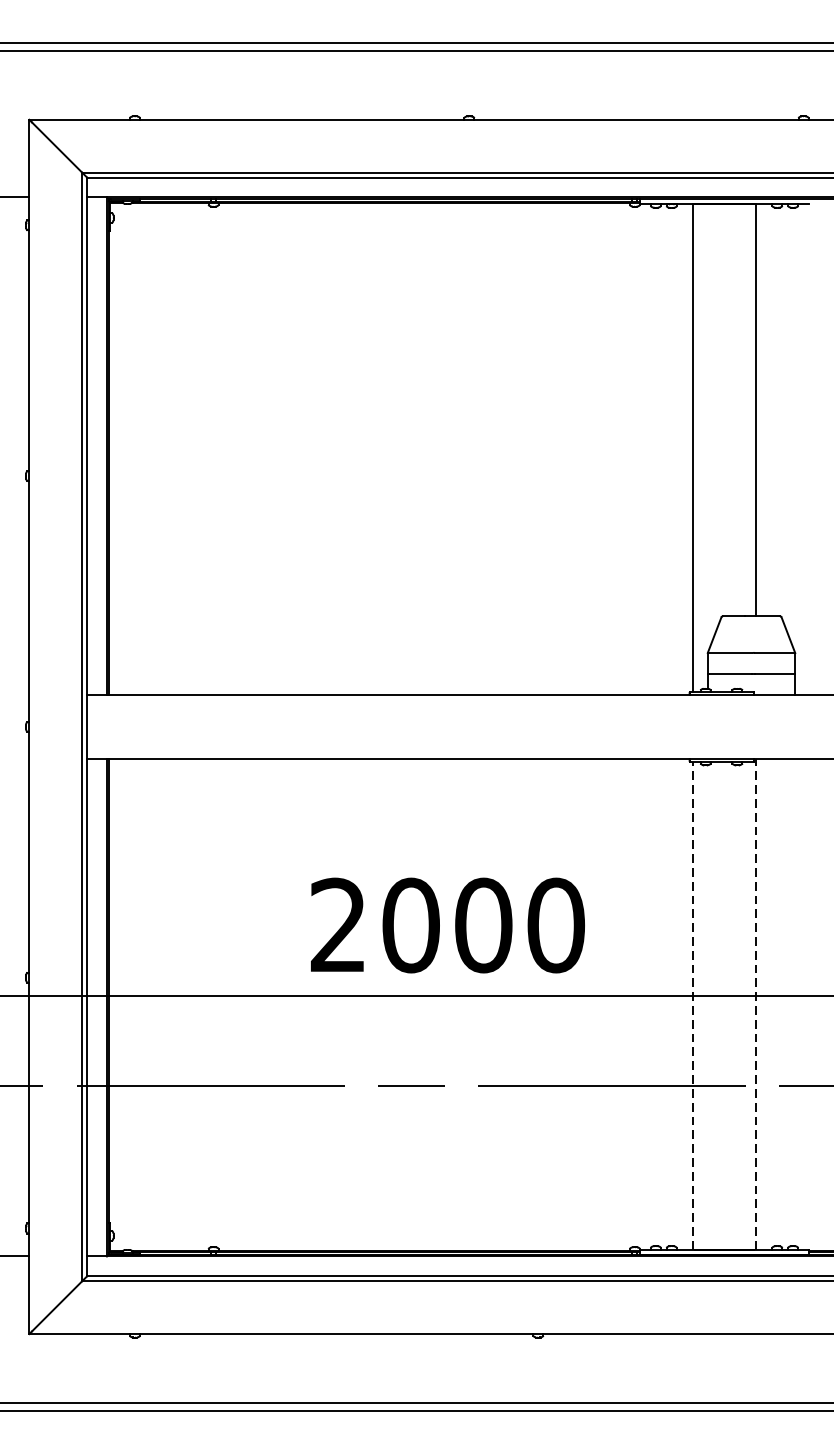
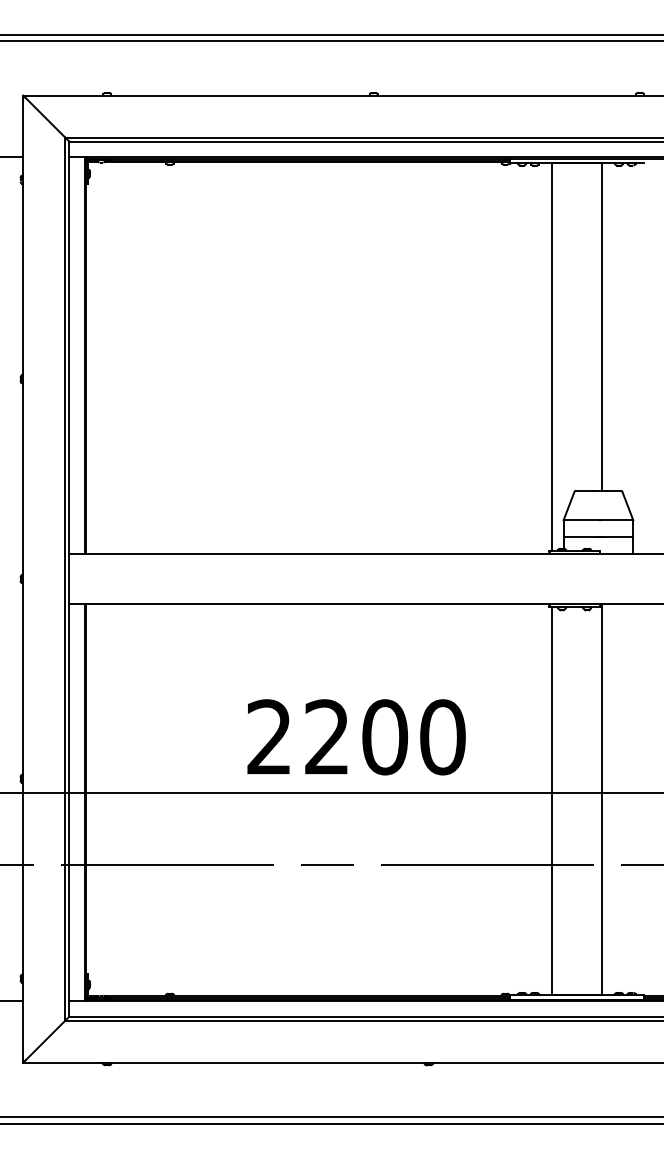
text: (411, 925) -> (327, 737), 2000 -> 2200
line: (756, 1003) -> (602, 799), dashed -> solid
line: (692, 1004) -> (551, 800), dashed -> solid

